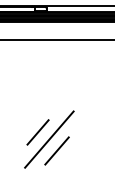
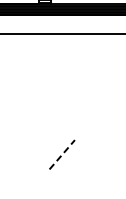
line: (37, 132) -> (41, 134), removed
line: (48, 139) -> (53, 142), removed
line: (57, 150) -> (62, 154), solid -> dashed

